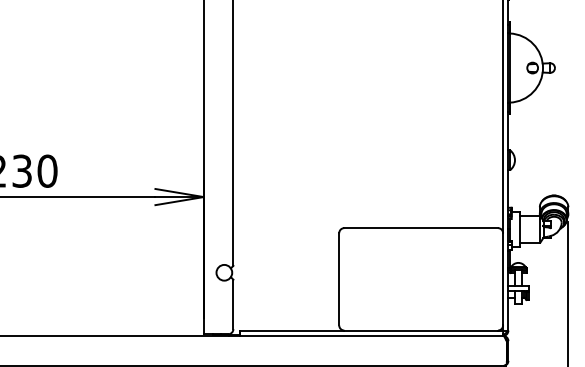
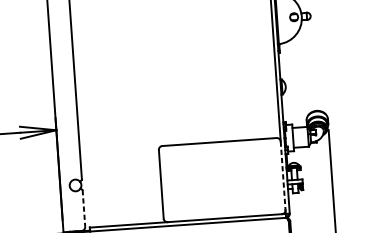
line: (503, 279) -> (283, 175), solid -> dashed
line: (233, 304) -> (84, 208), solid -> dashed

